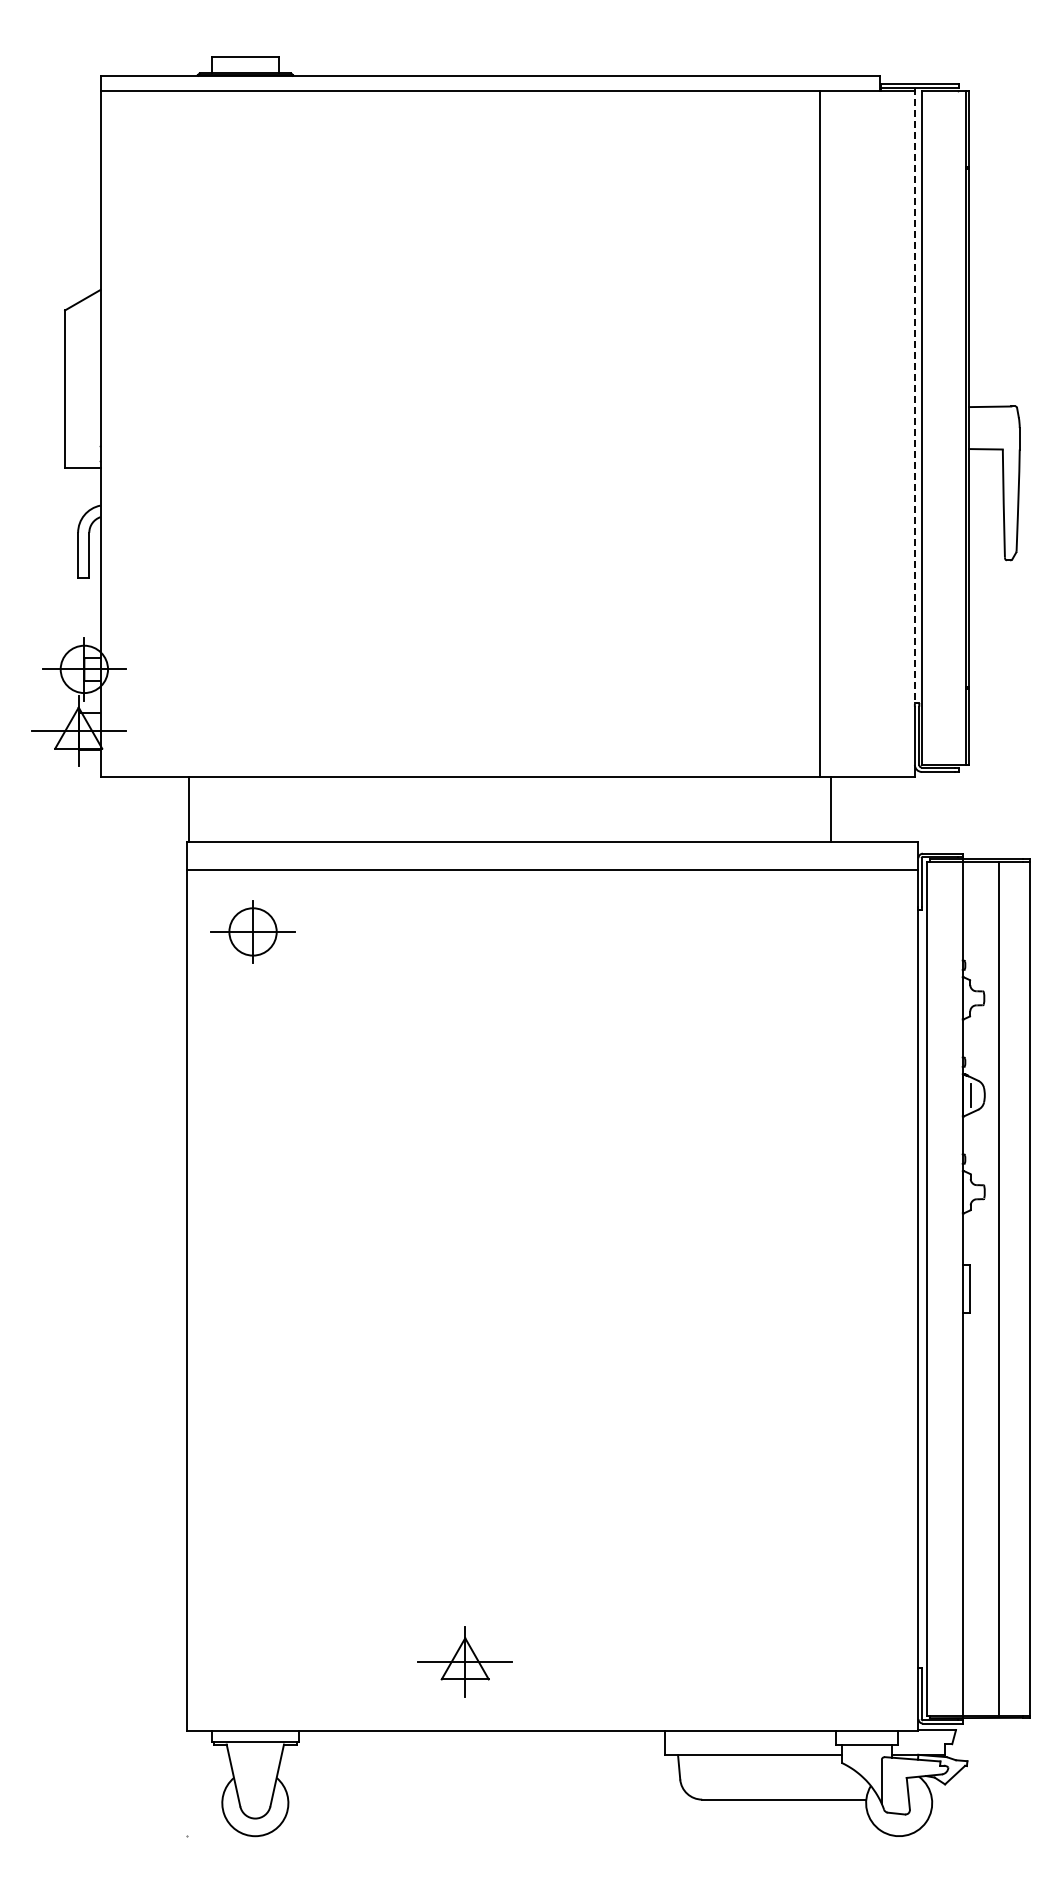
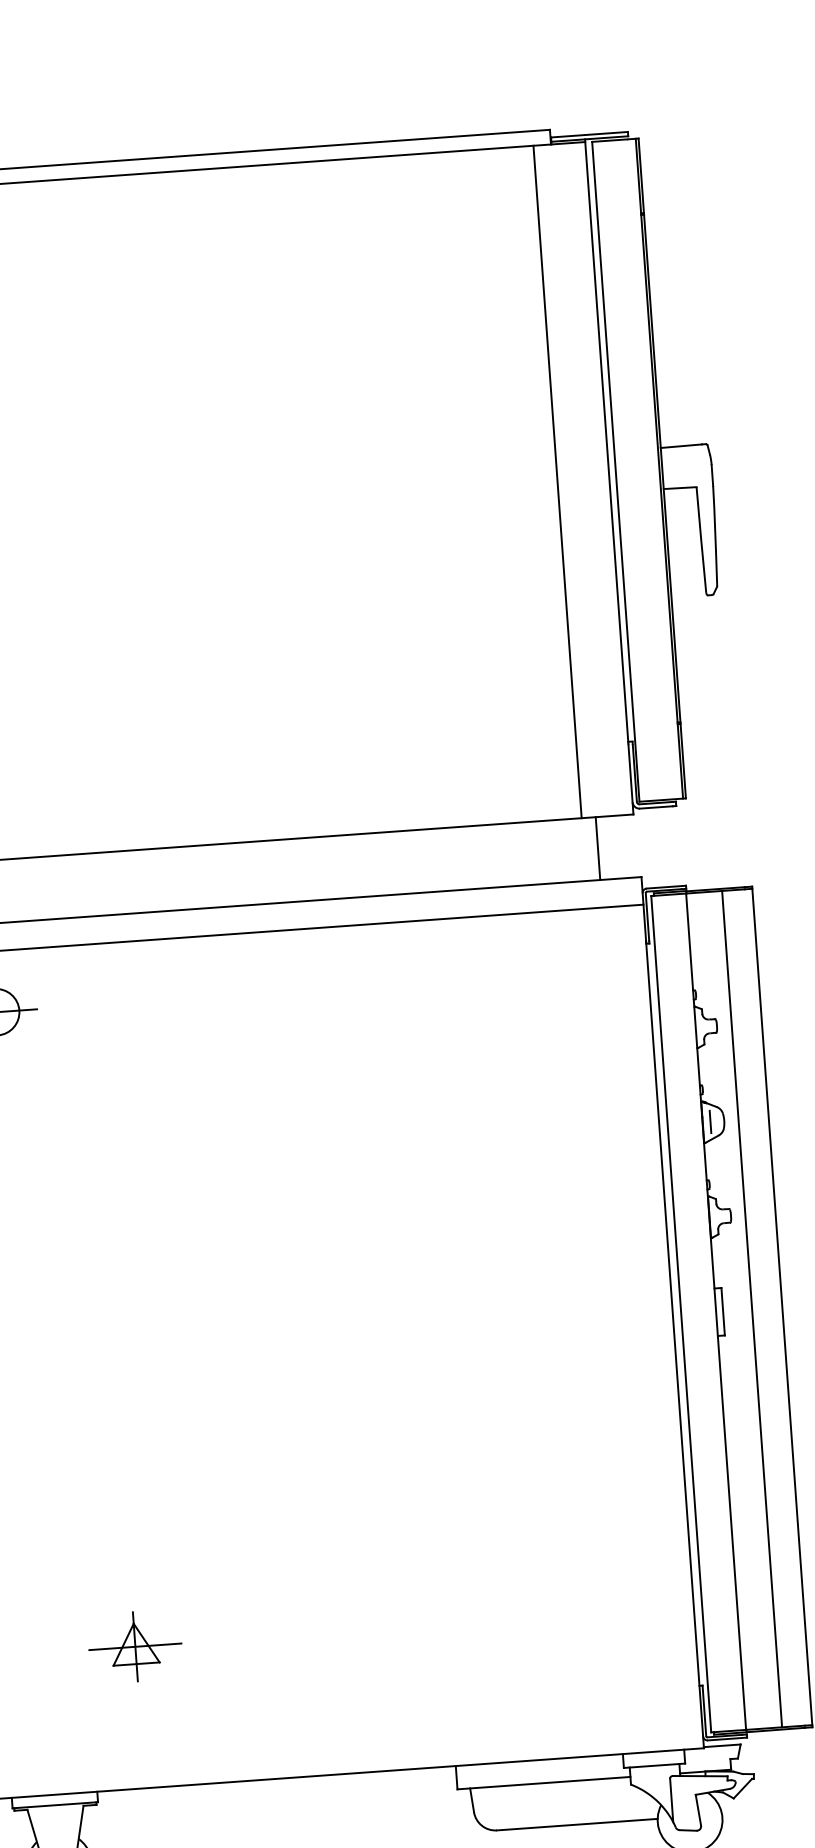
line: (914, 396) -> (606, 441), dashed -> solid
line: (819, 433) -> (557, 481), moved
line: (831, 809) -> (598, 848), moved
part: (464, 1661) -> (134, 1646), moved

